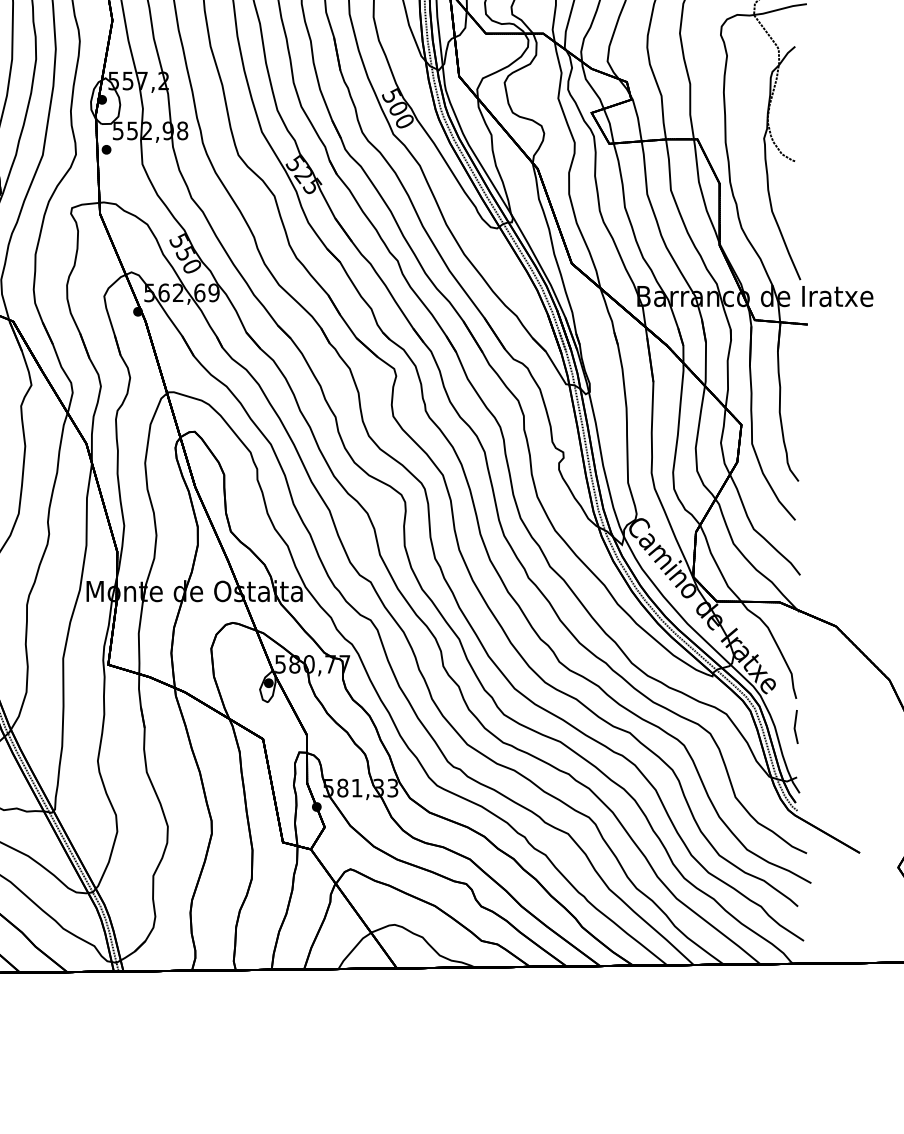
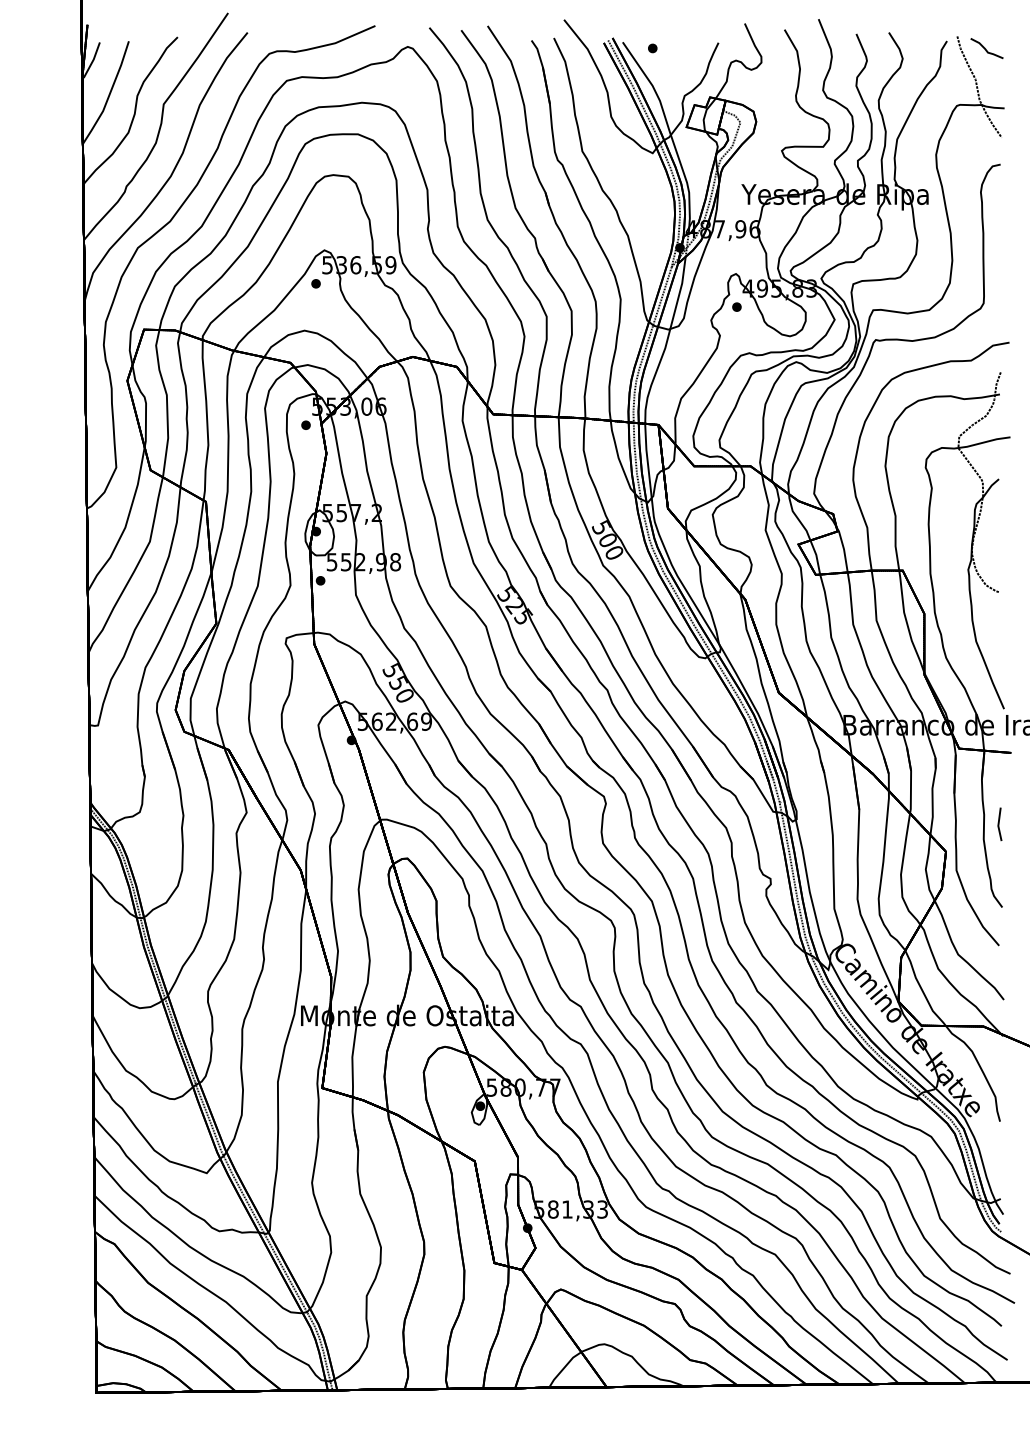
line: (795, 727) -> (999, 824), moved

